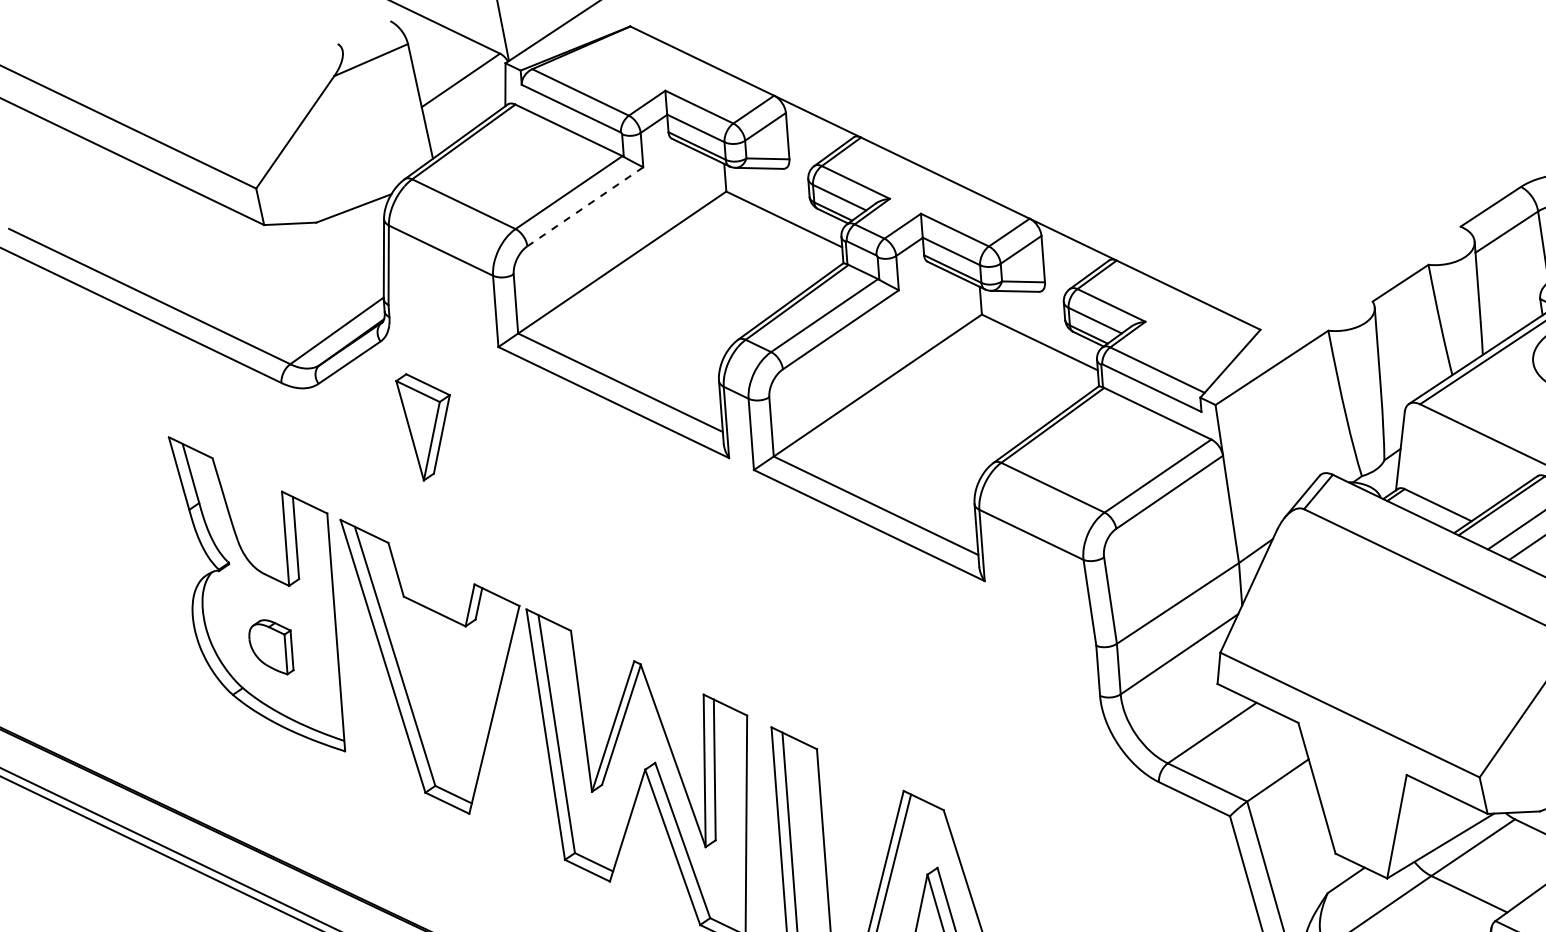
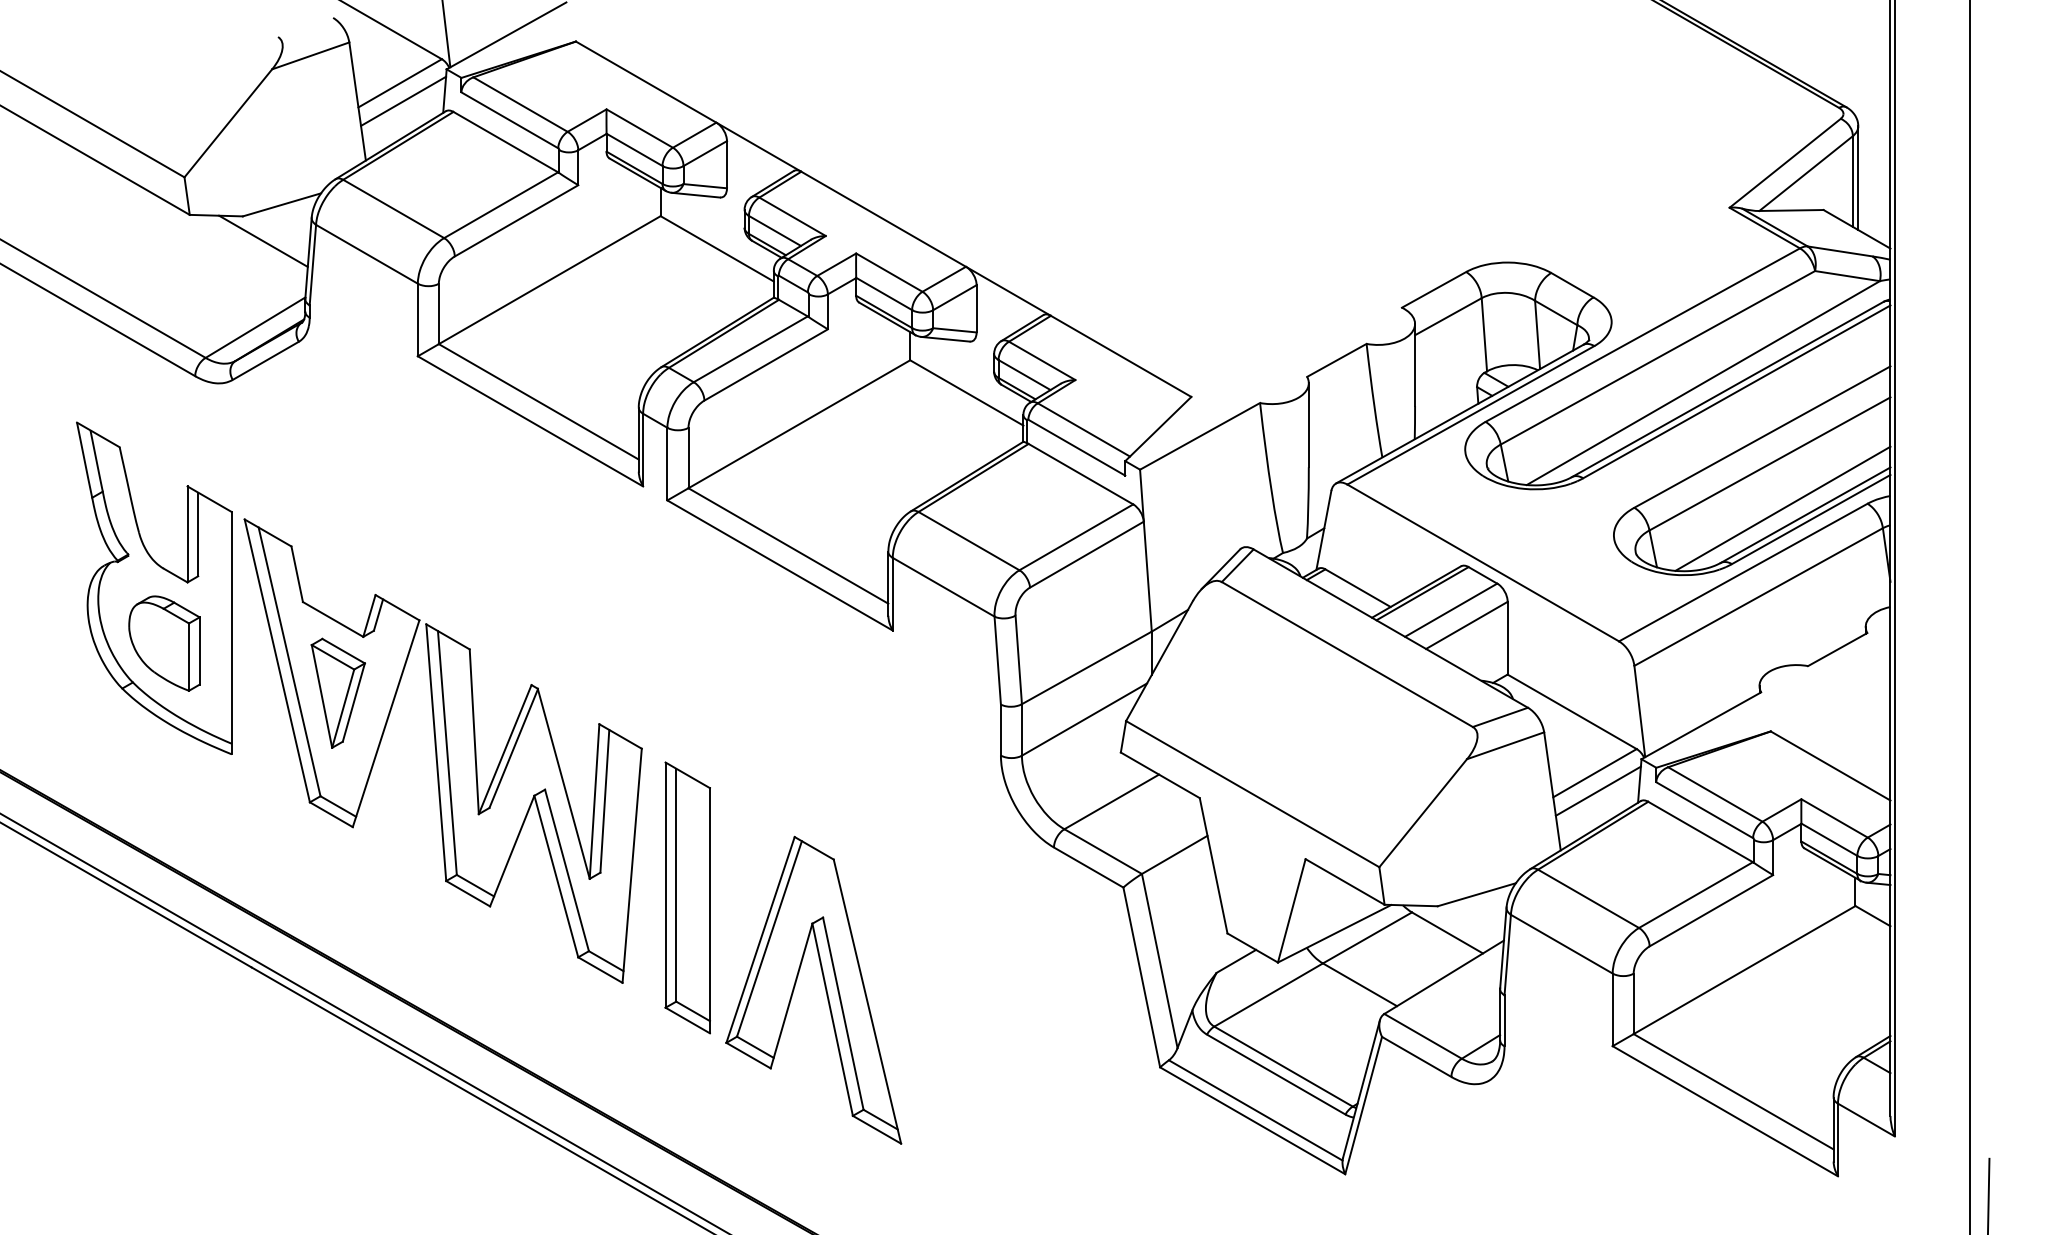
line: (465, 97) -> (403, 100), added
line: (585, 207) -> (516, 221), dashed -> solid
line: (338, 244) -> (263, 240), added
part: (425, 425) -> (337, 692), moved
part: (271, 647) -> (164, 643), size x1.67

